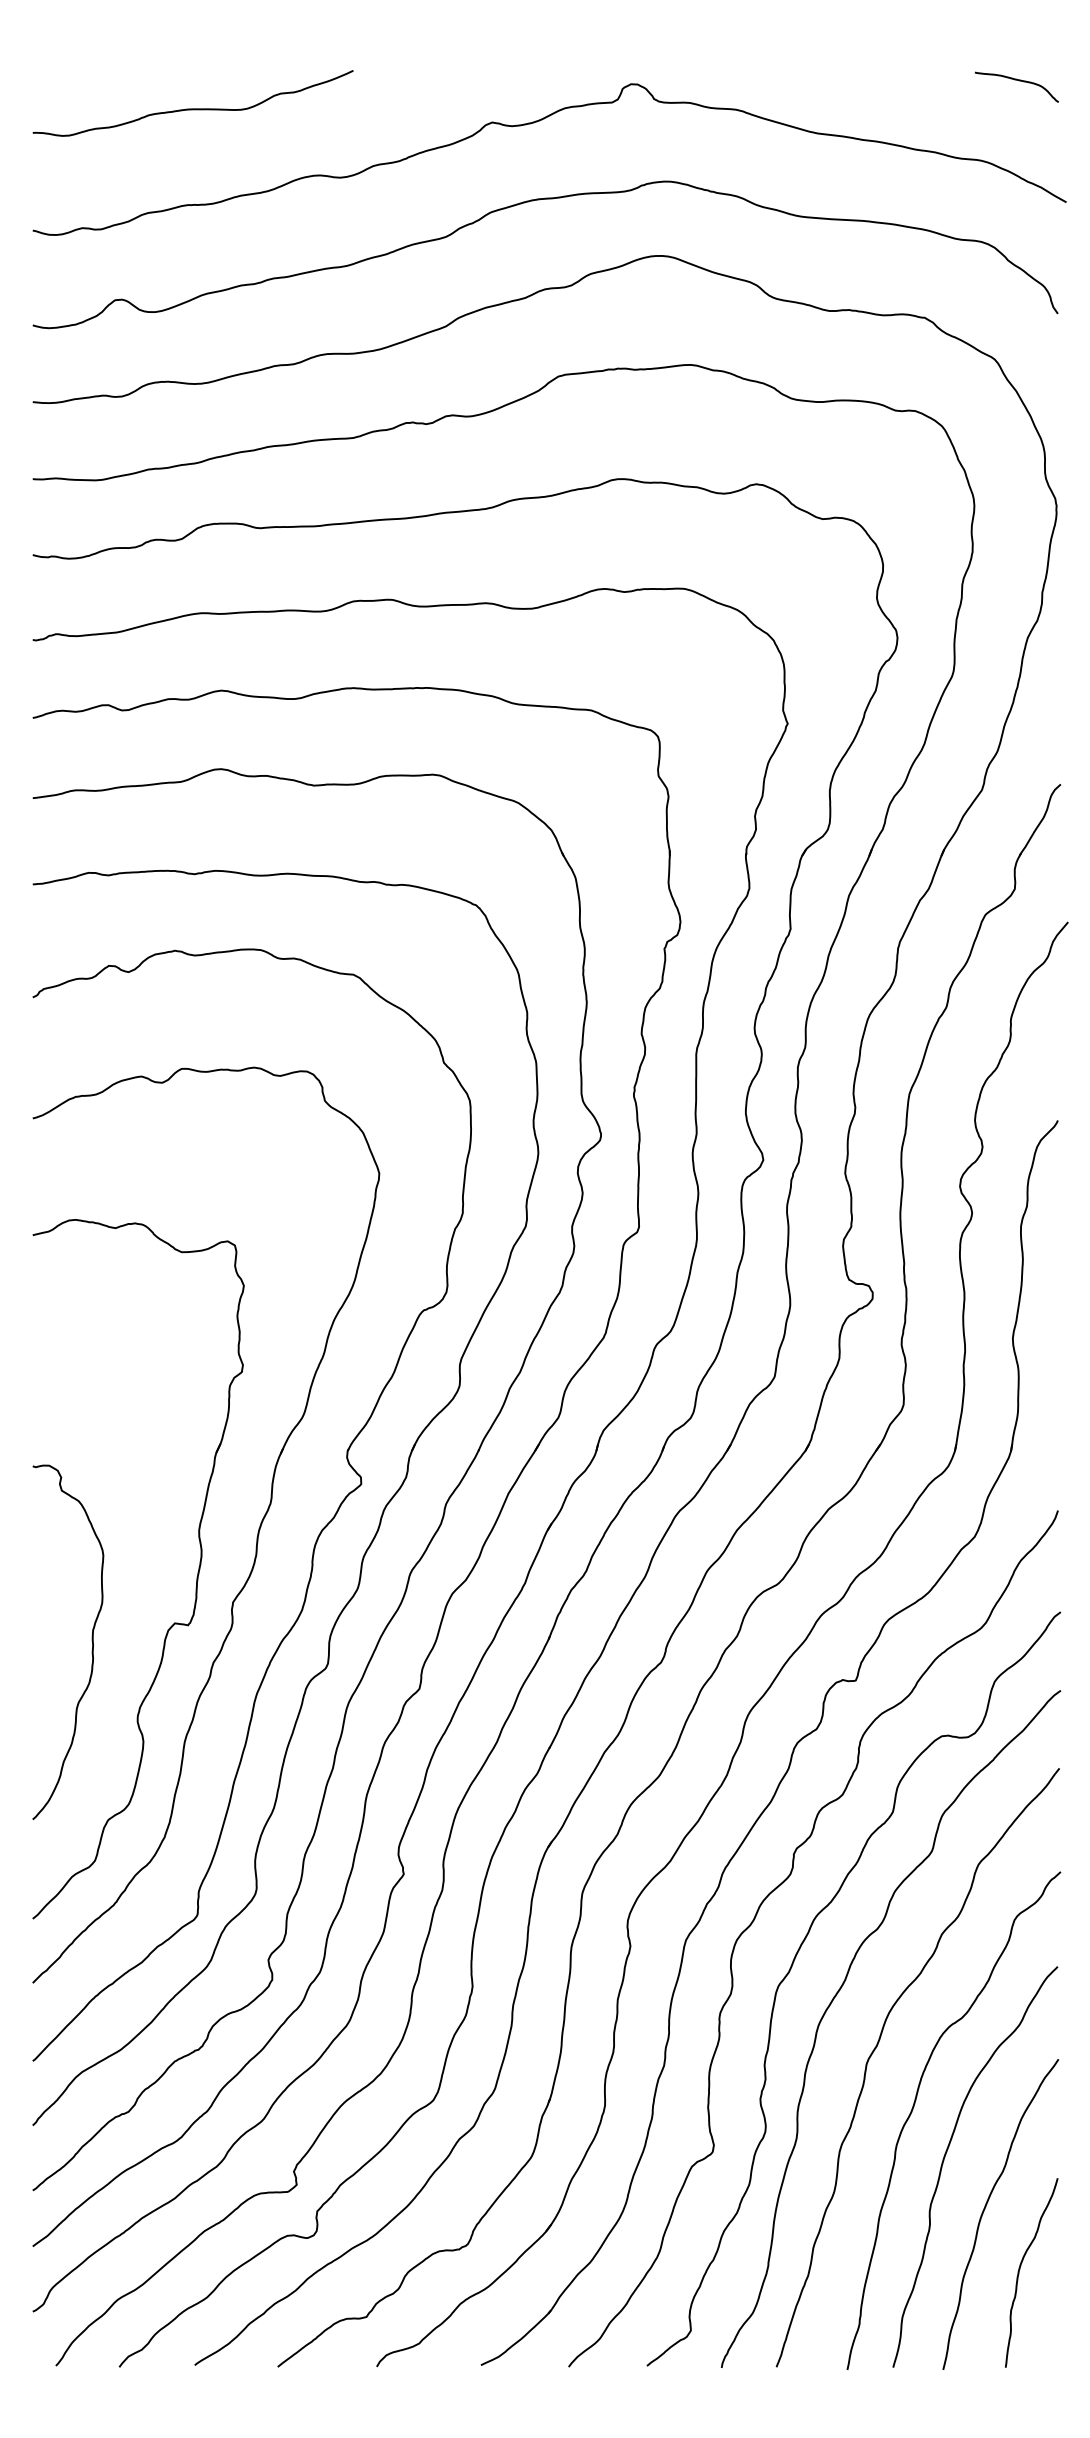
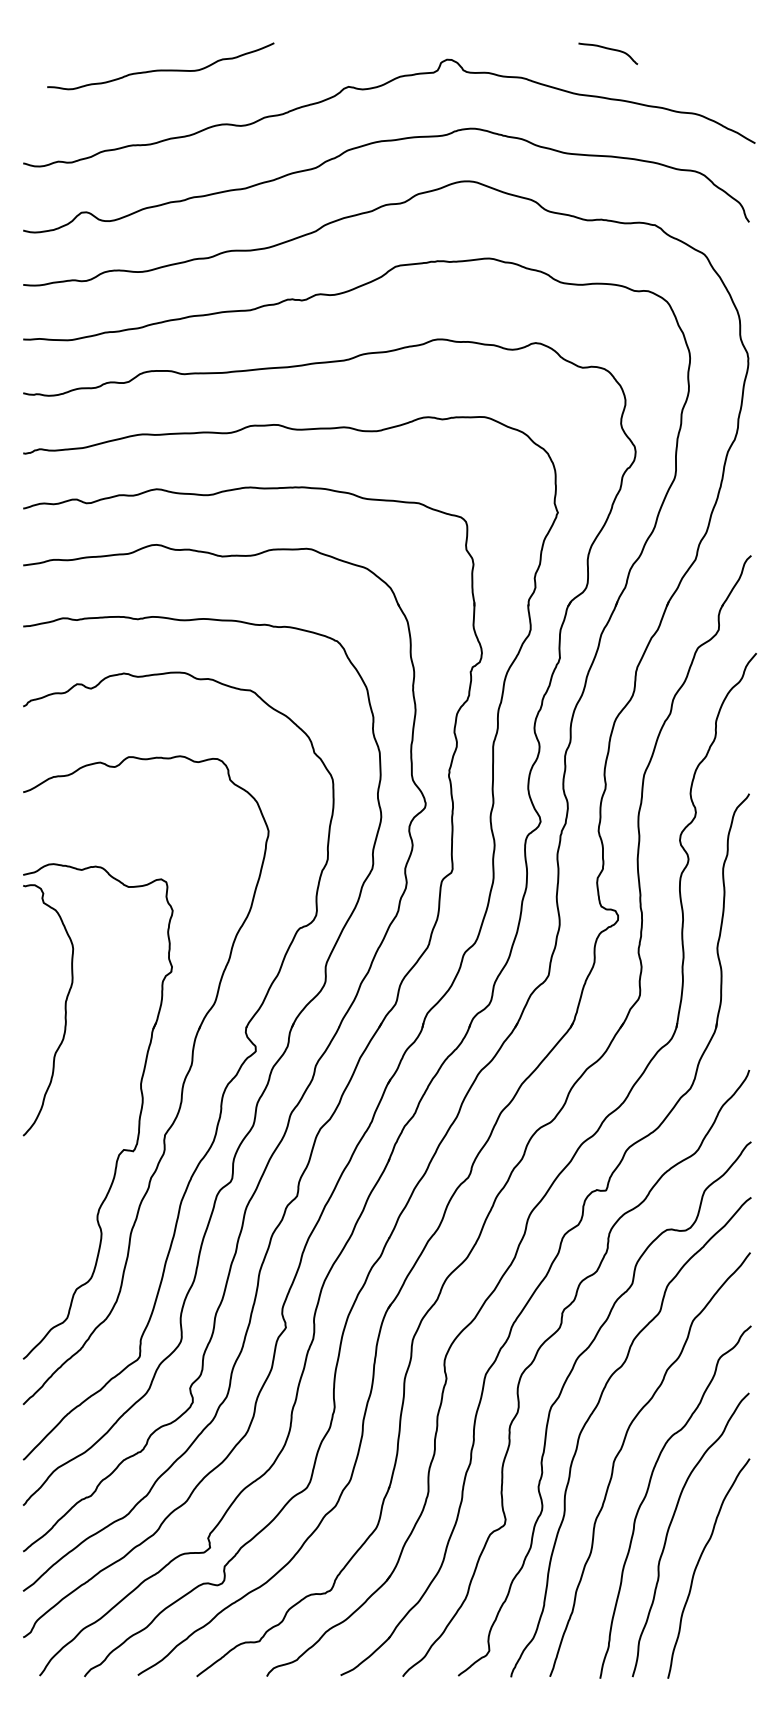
curve: (1017, 81) -> (608, 49), moved
curve: (192, 107) -> (160, 69), moved
curve: (91, 1642) -> (64, 1010), moved
curve: (1021, 2267) -> (723, 1606), removed

